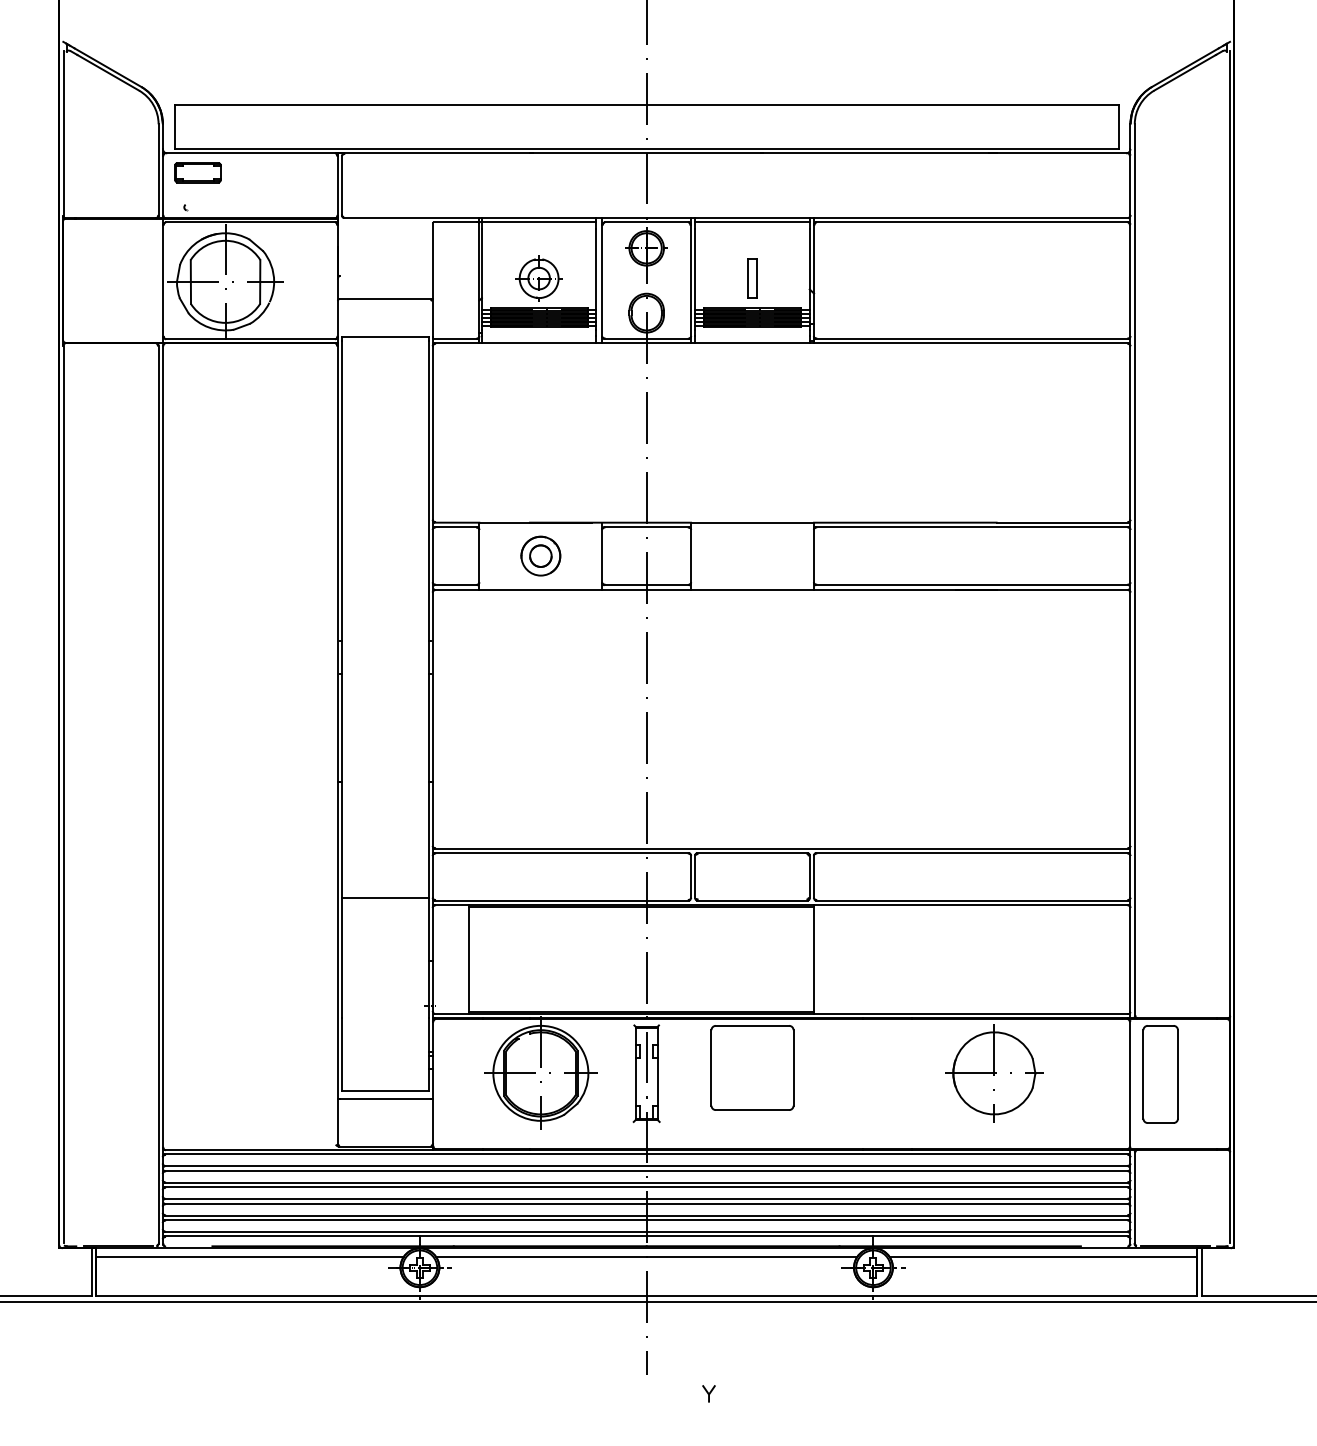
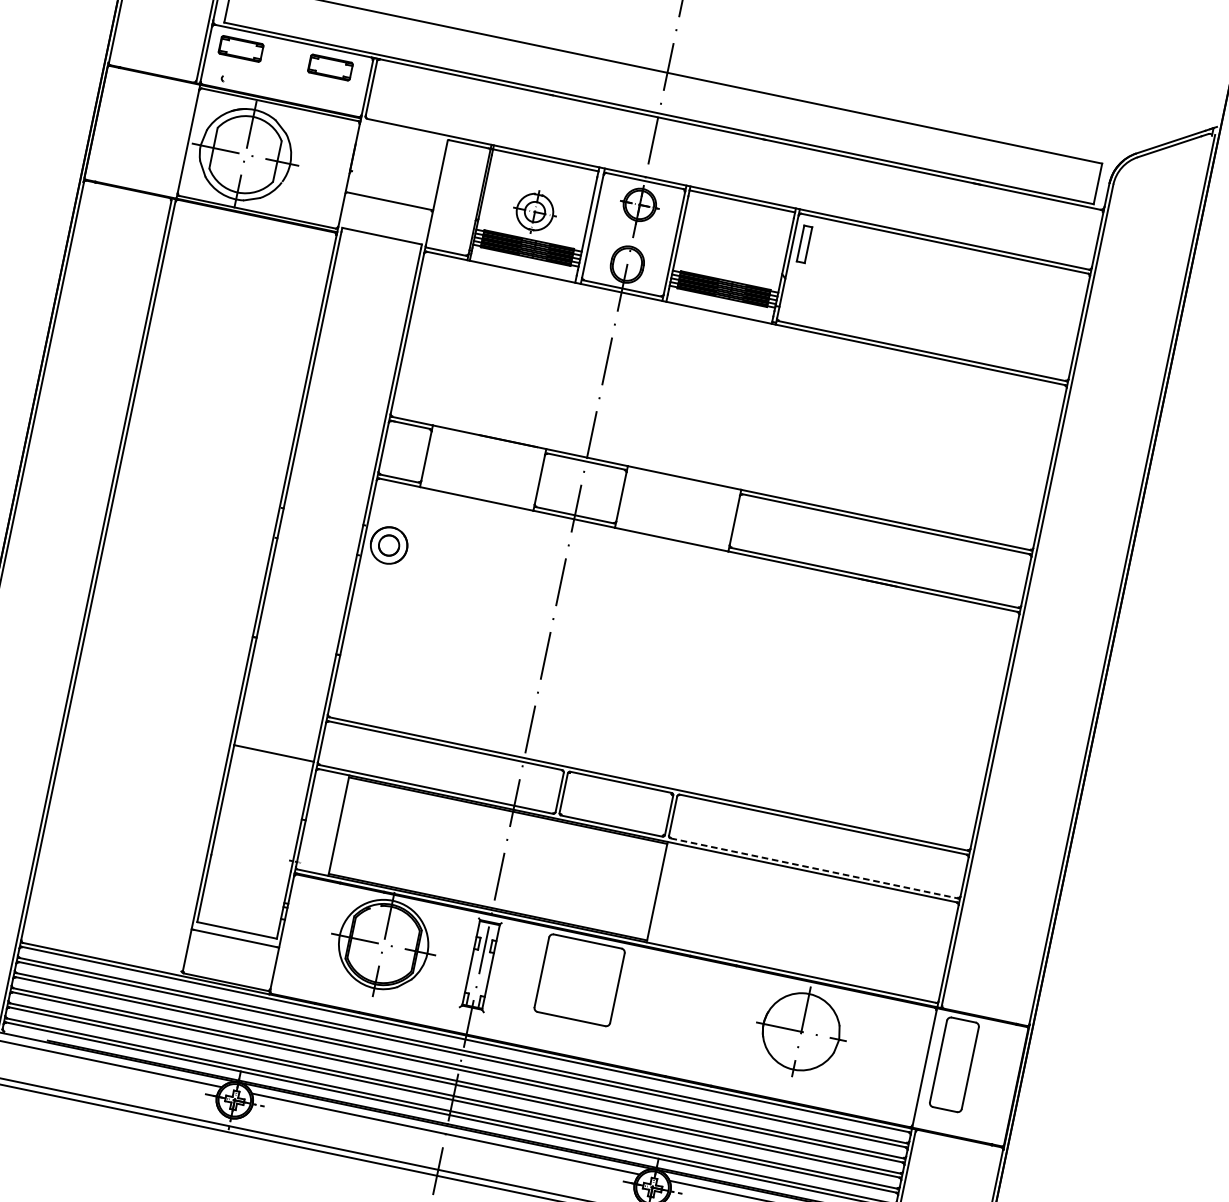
part: (294, 172) -> (330, 67), added
part: (752, 278) -> (804, 244), moved
part: (540, 555) -> (388, 544), moved
line: (972, 900) -> (814, 868), solid -> dashed

